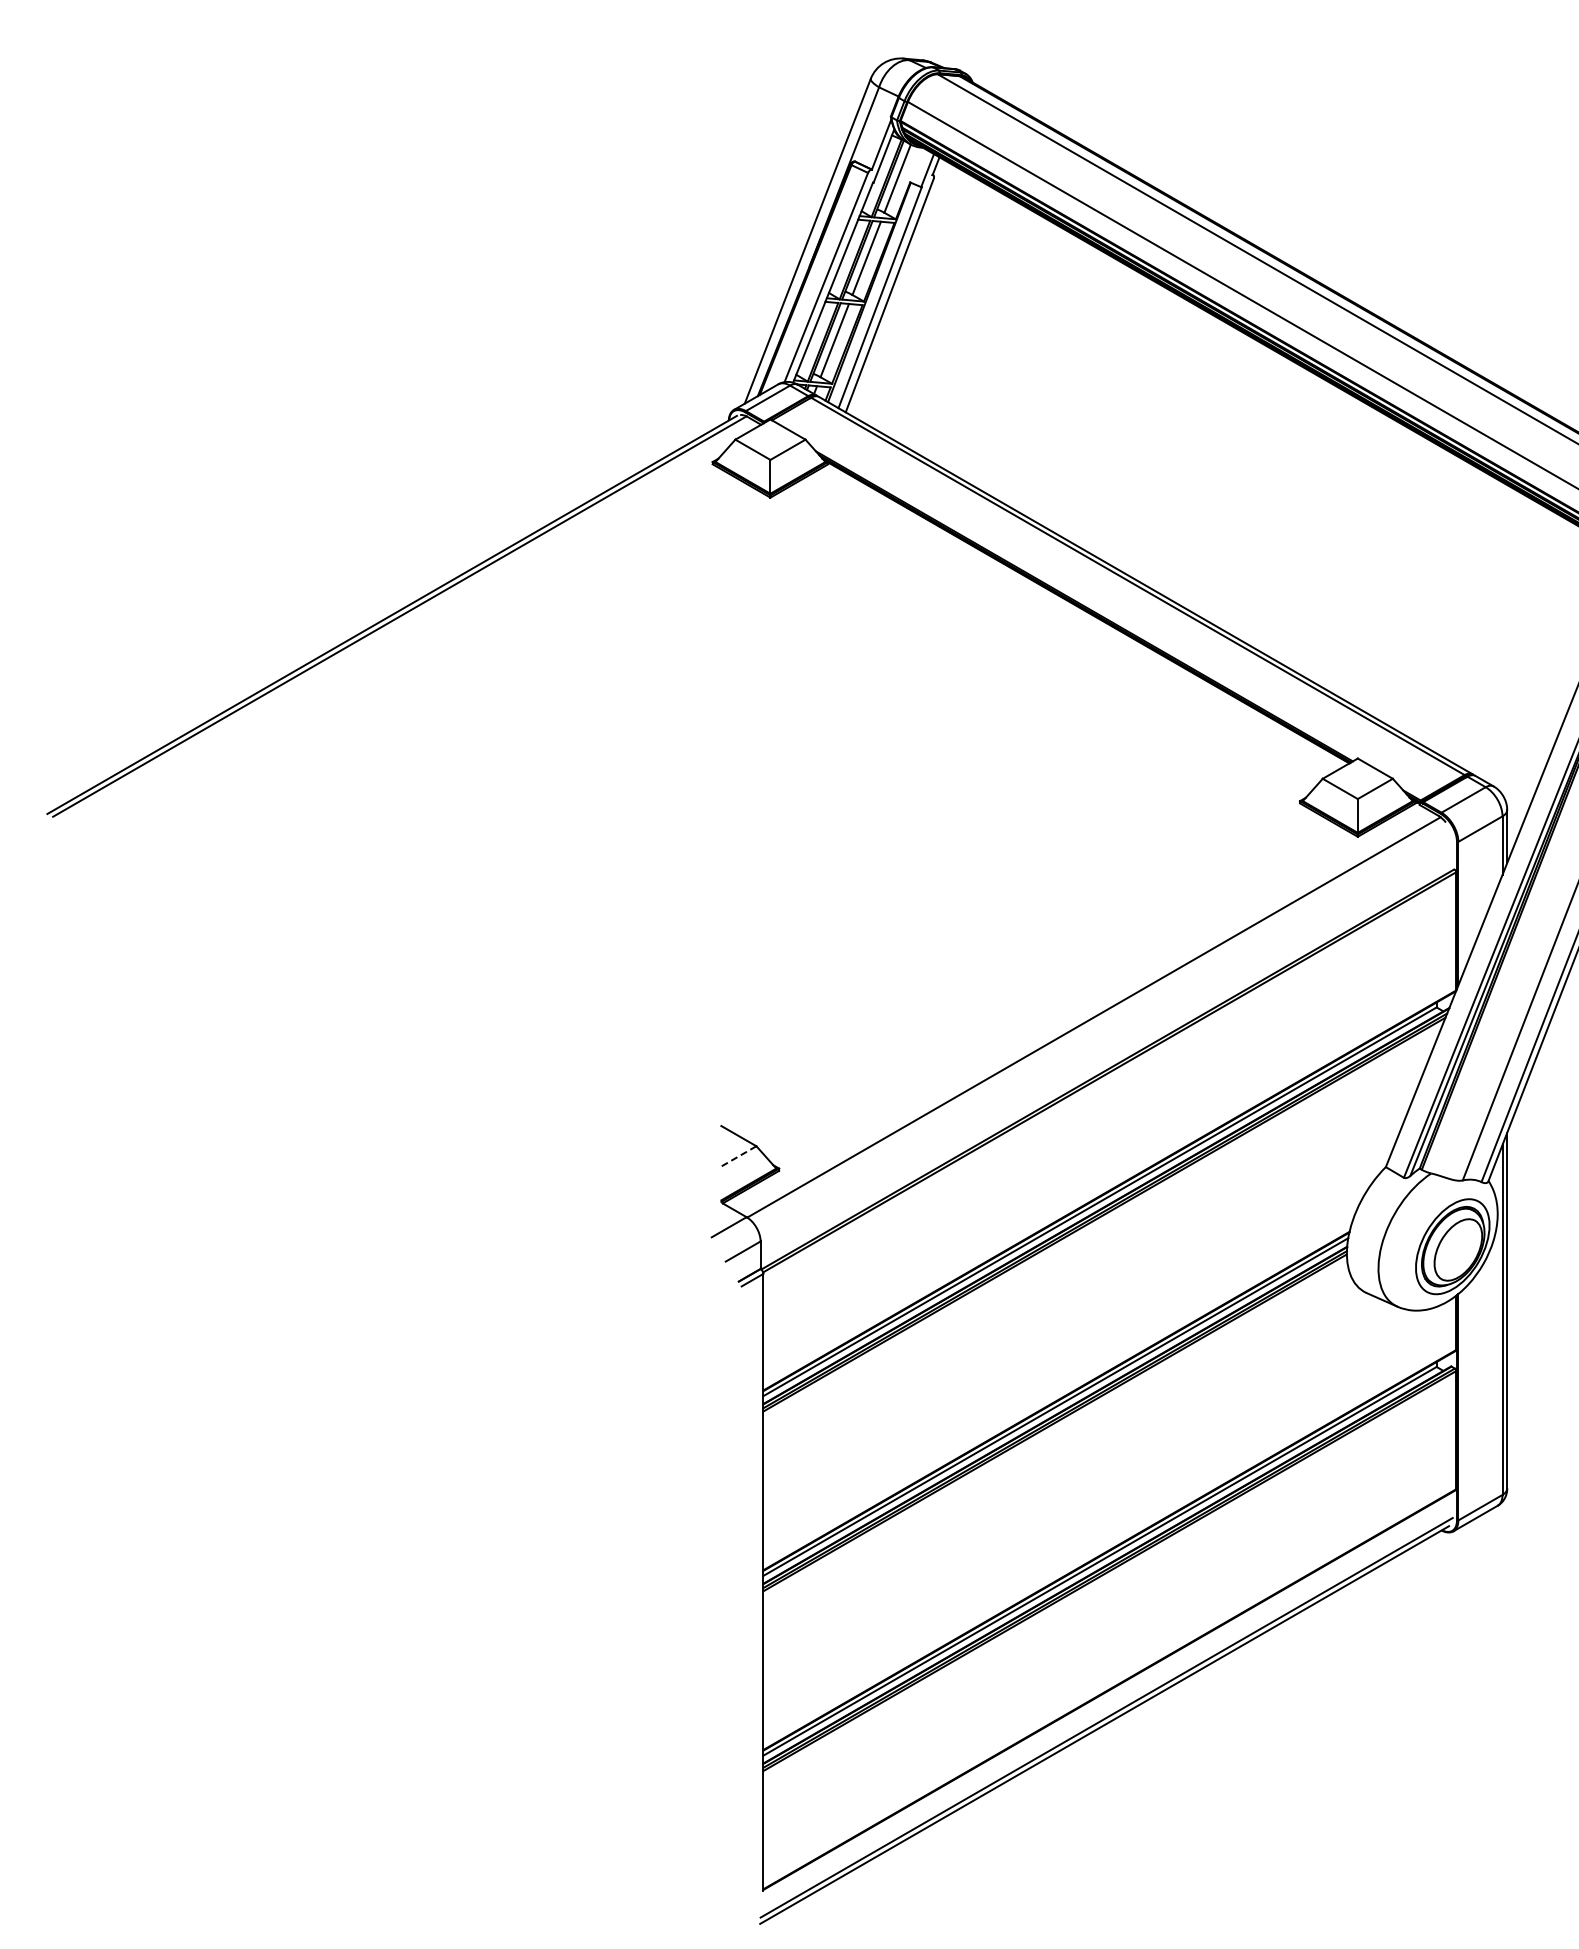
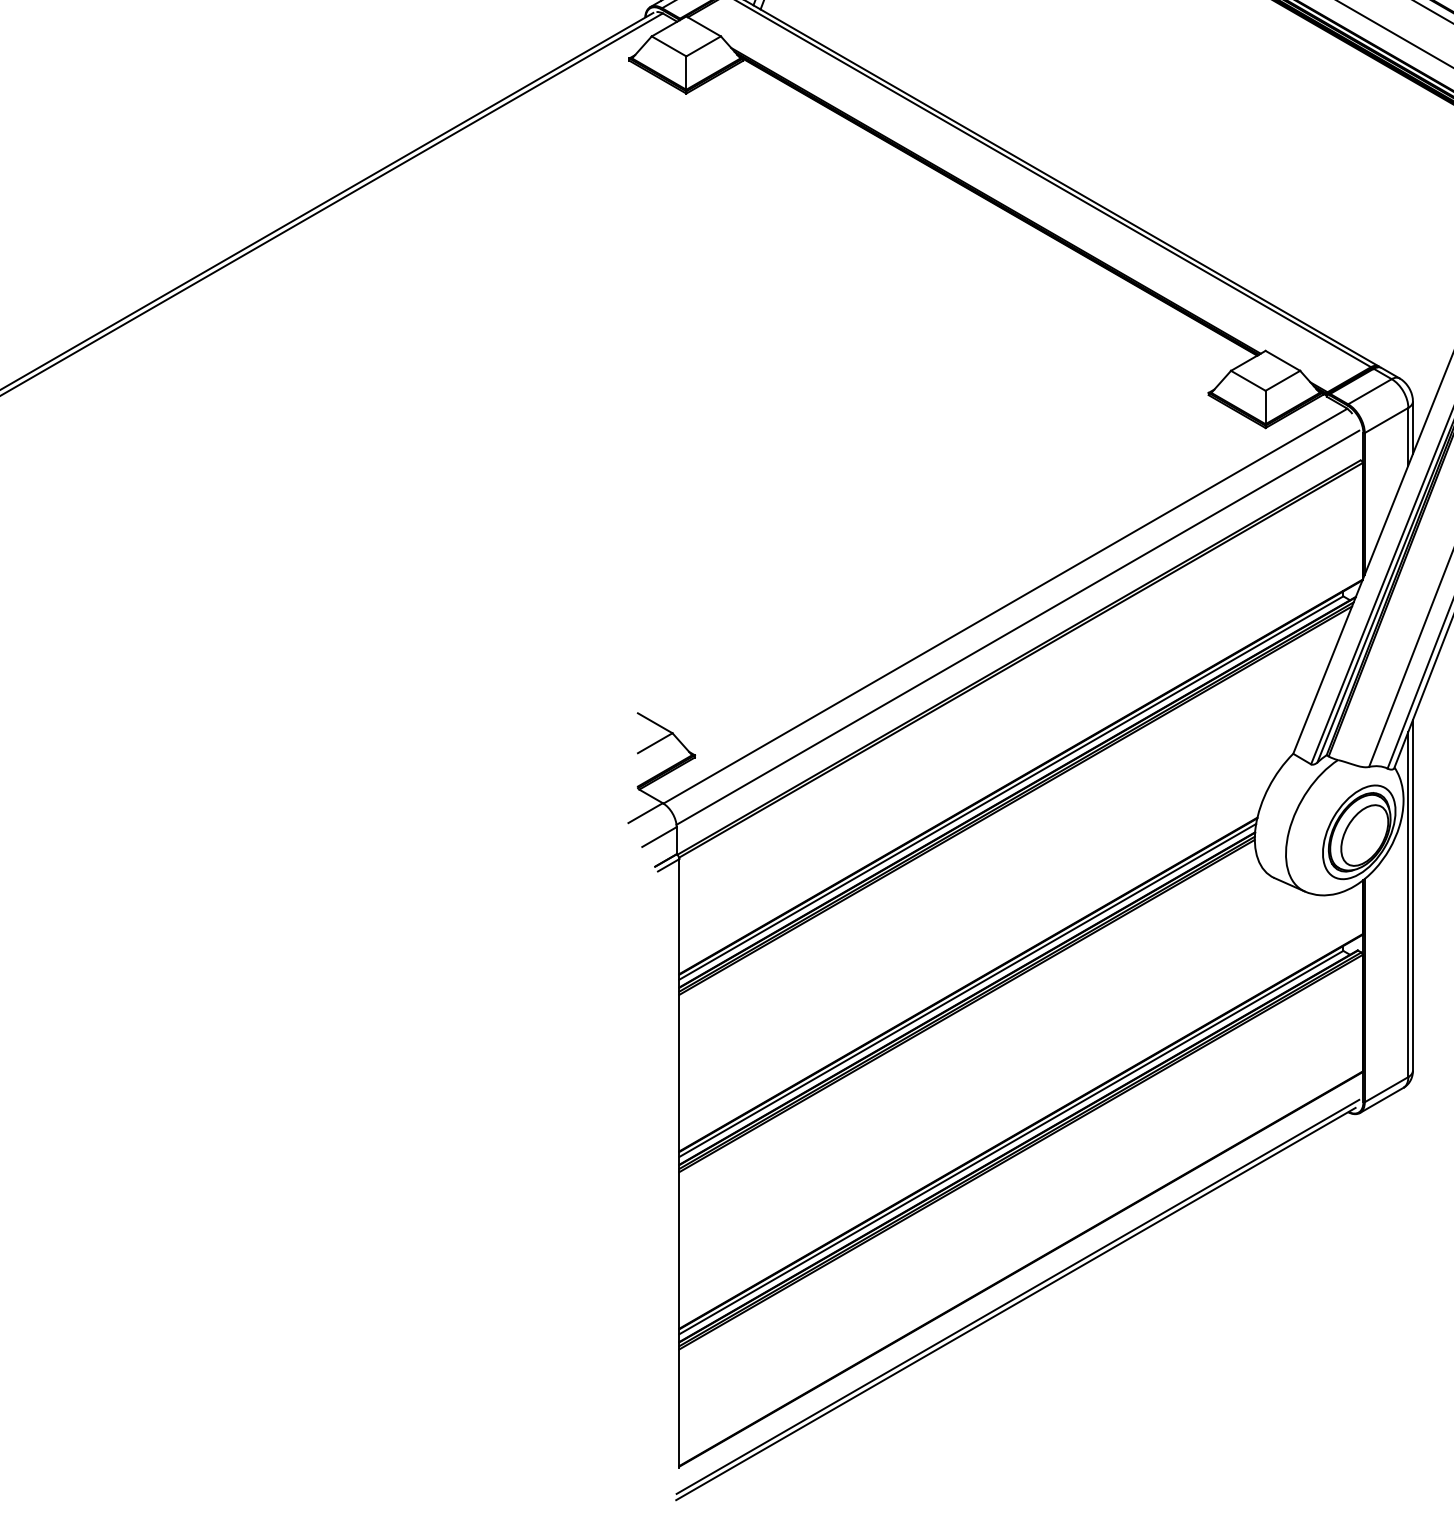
line: (1106, 1039) -> (1017, 627), added
line: (738, 1156) -> (654, 743), dashed -> solid

